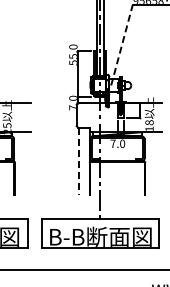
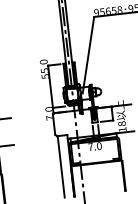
line: (121, 45) -> (88, 55), dashed -> solid
line: (79, 161) -> (61, 166), dashed -> solid

